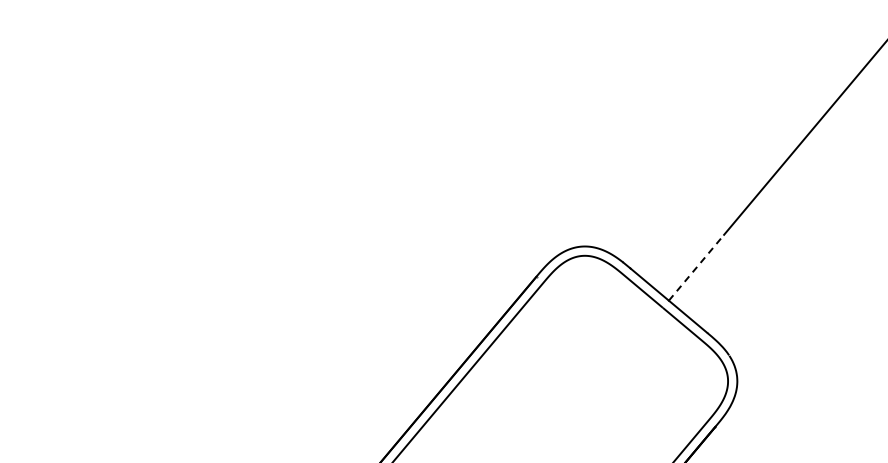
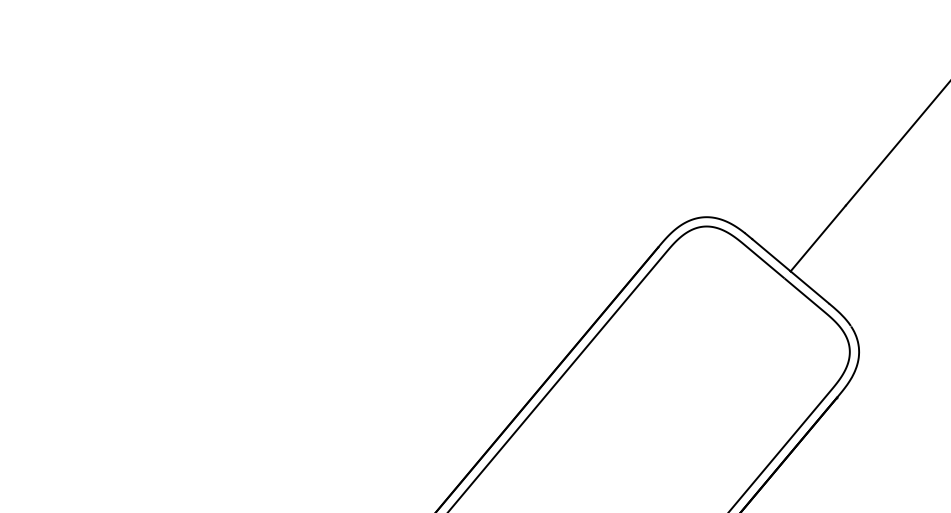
line: (696, 267) -> (818, 238), dashed -> solid

